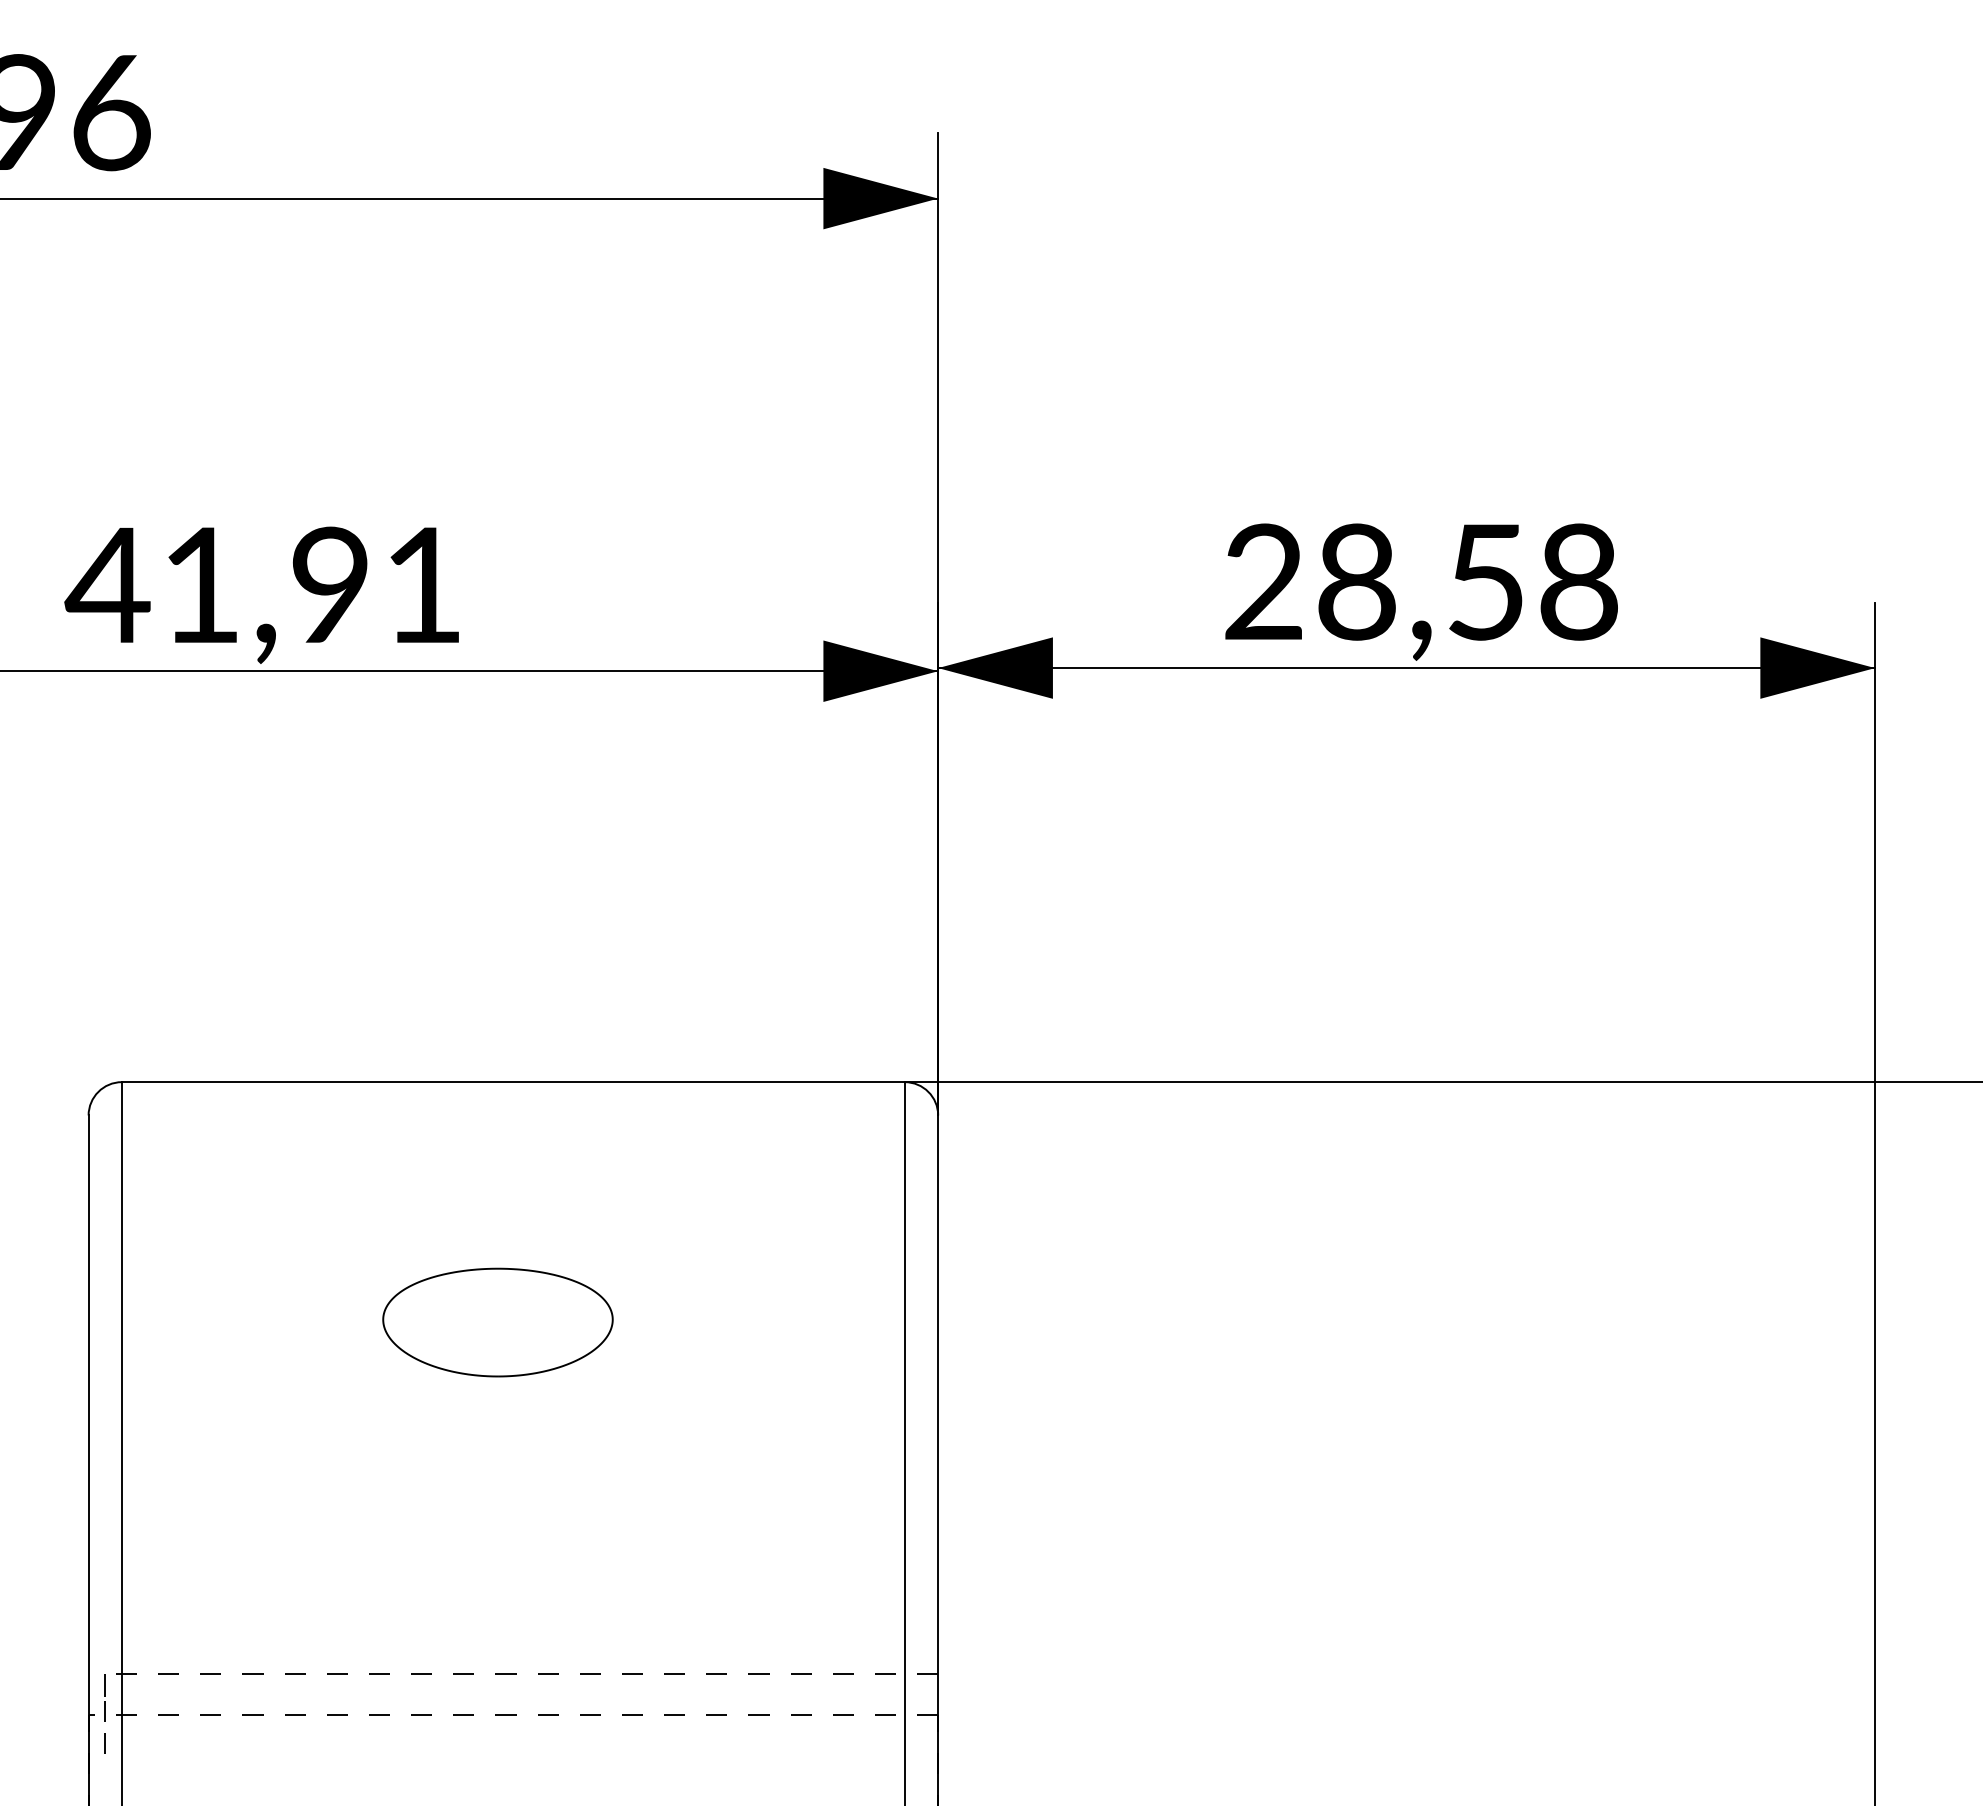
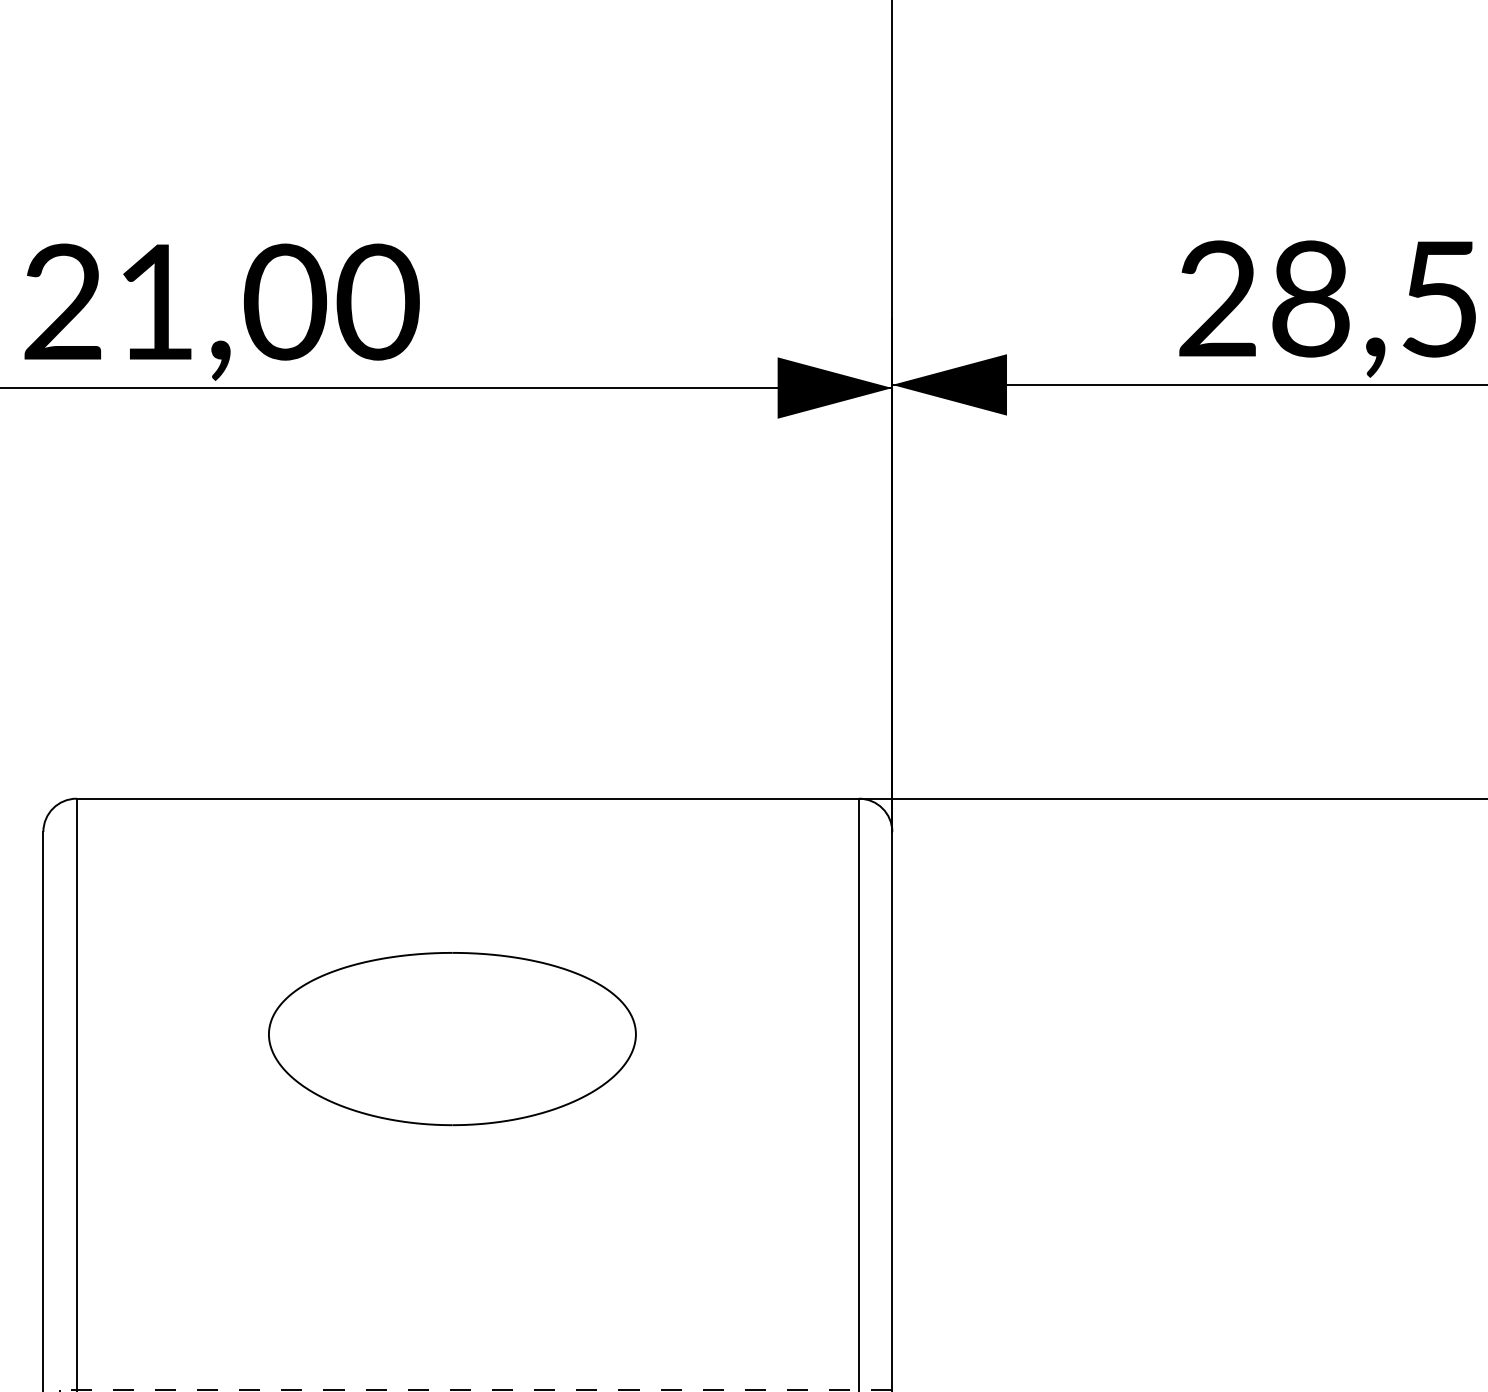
text: (264, 584) -> (219, 301), 41,91 -> 21,00
part: (497, 1322) -> (451, 1038), size x1.6

